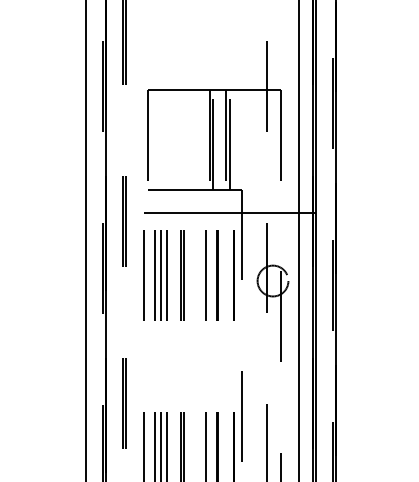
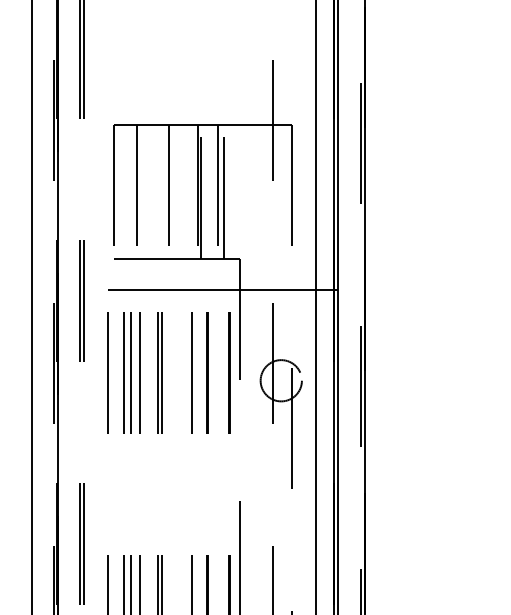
line: (165, 139) -> (137, 191), added
line: (189, 139) -> (169, 191), added

